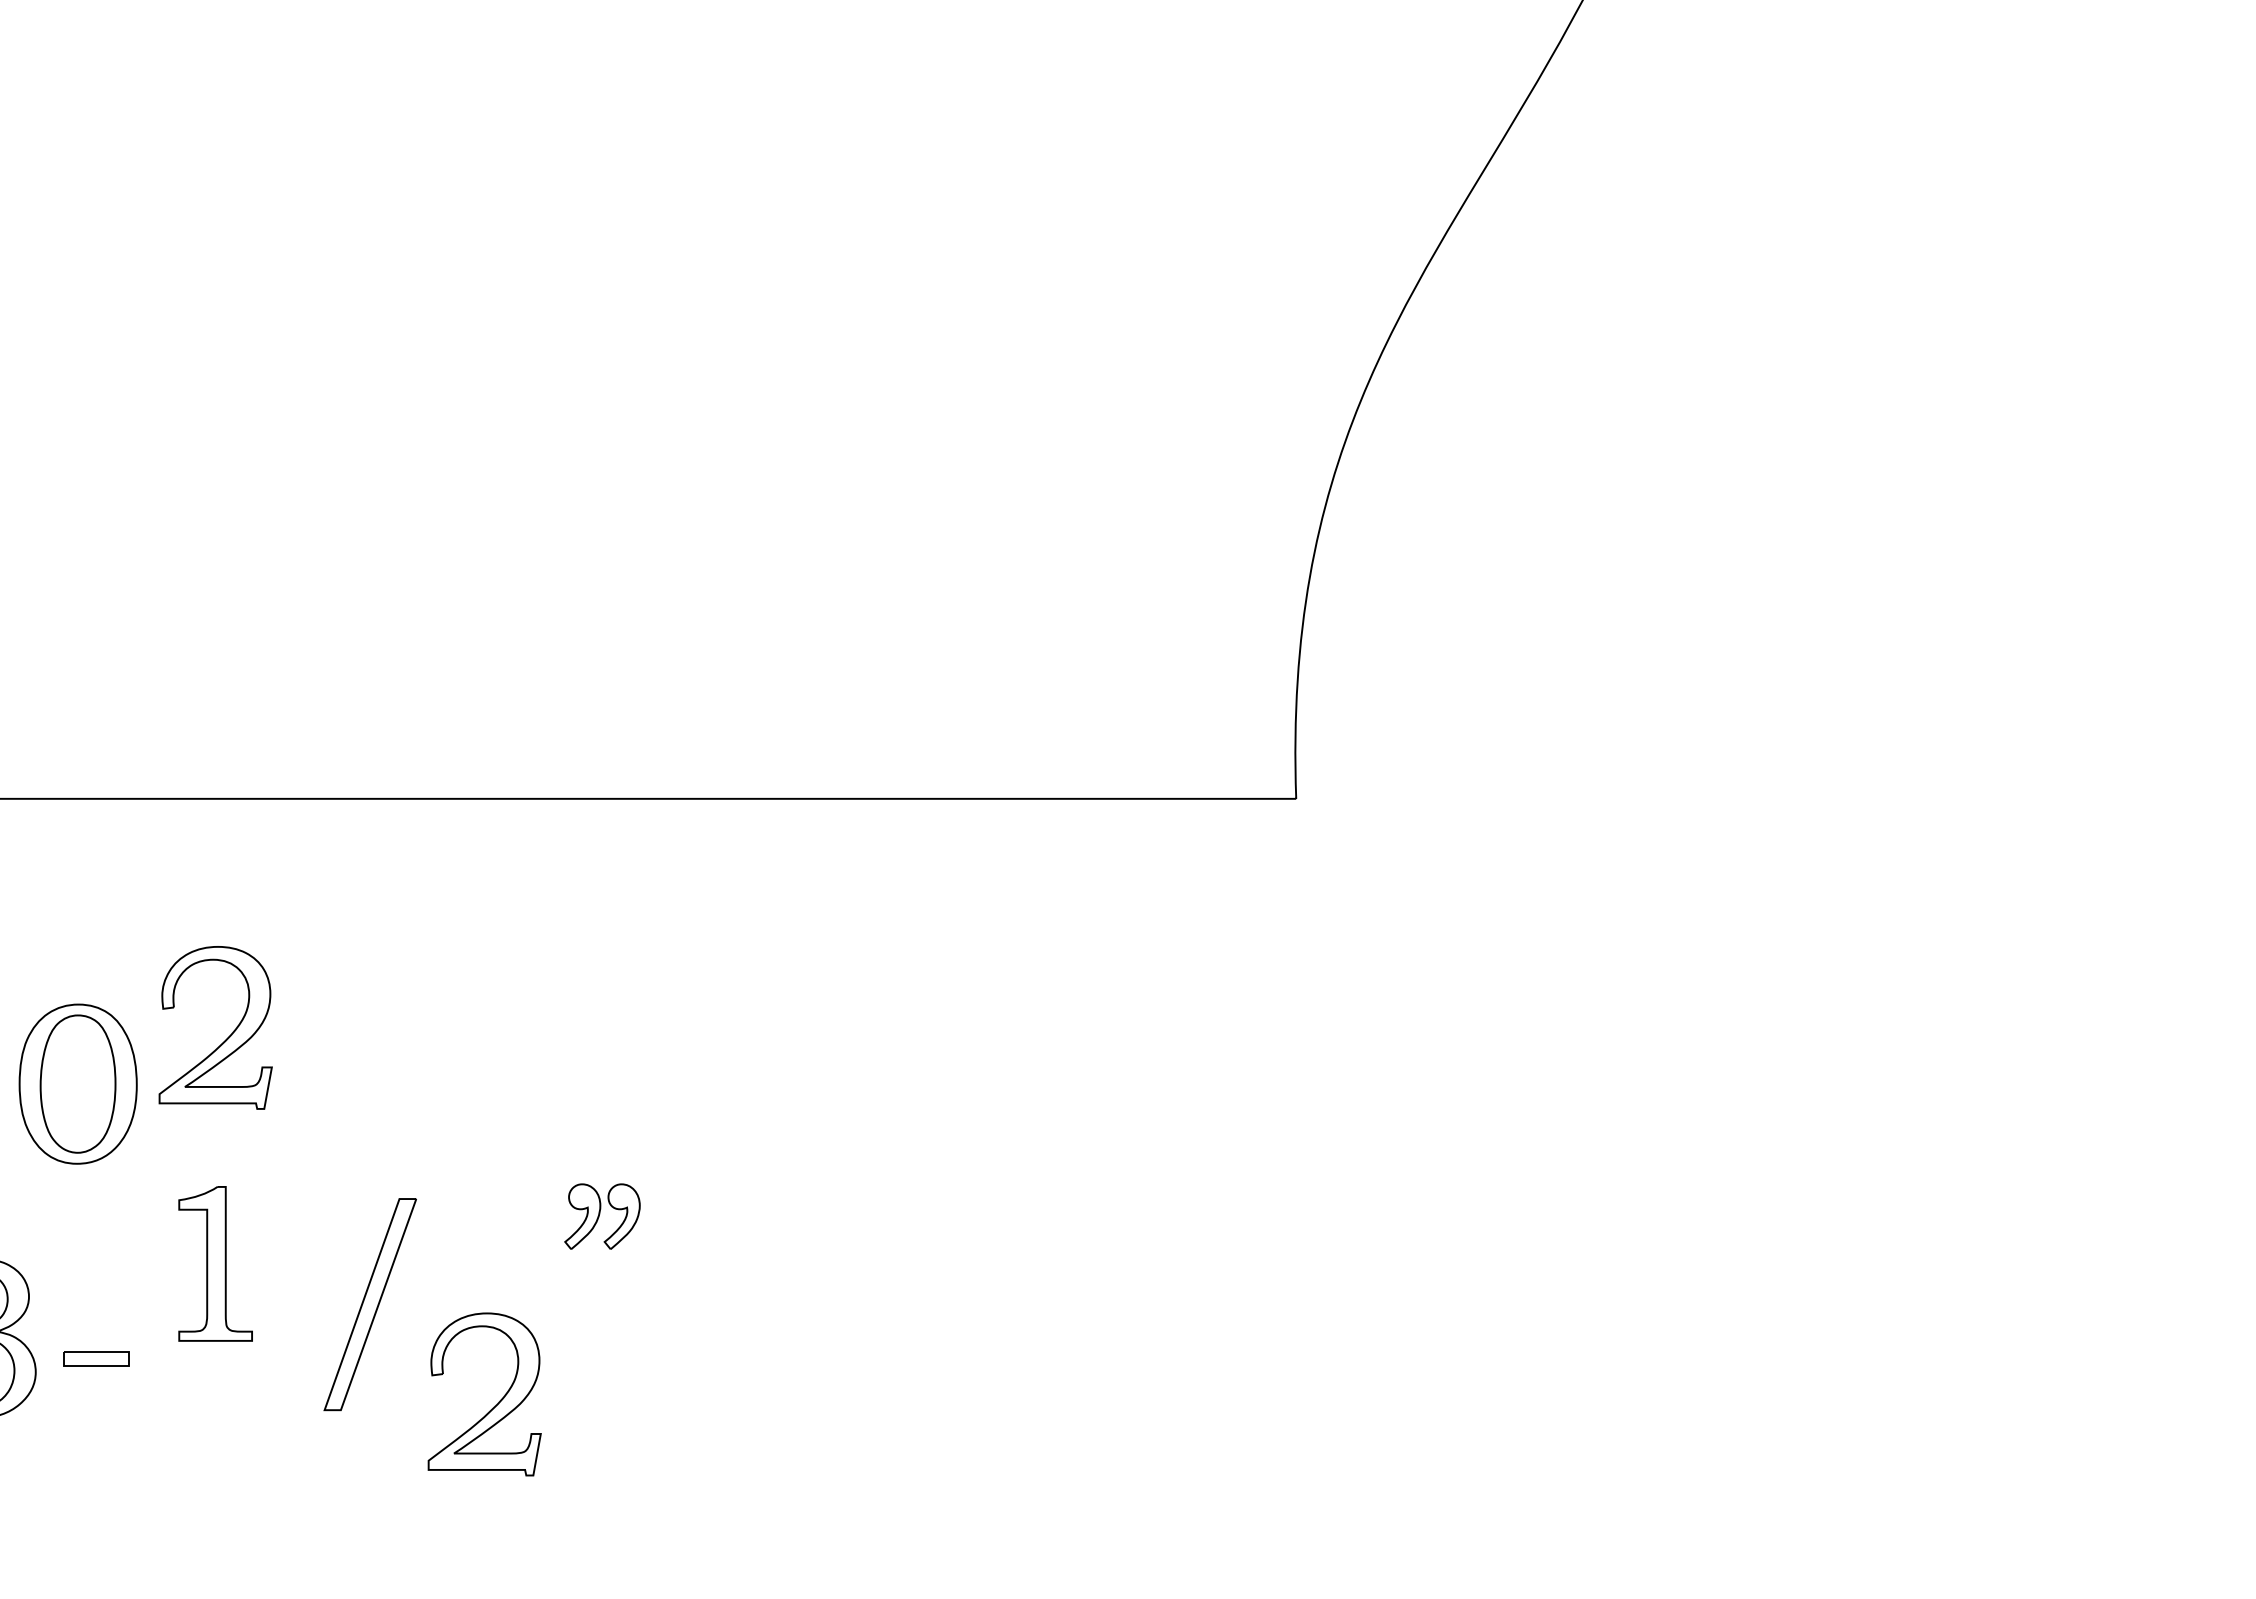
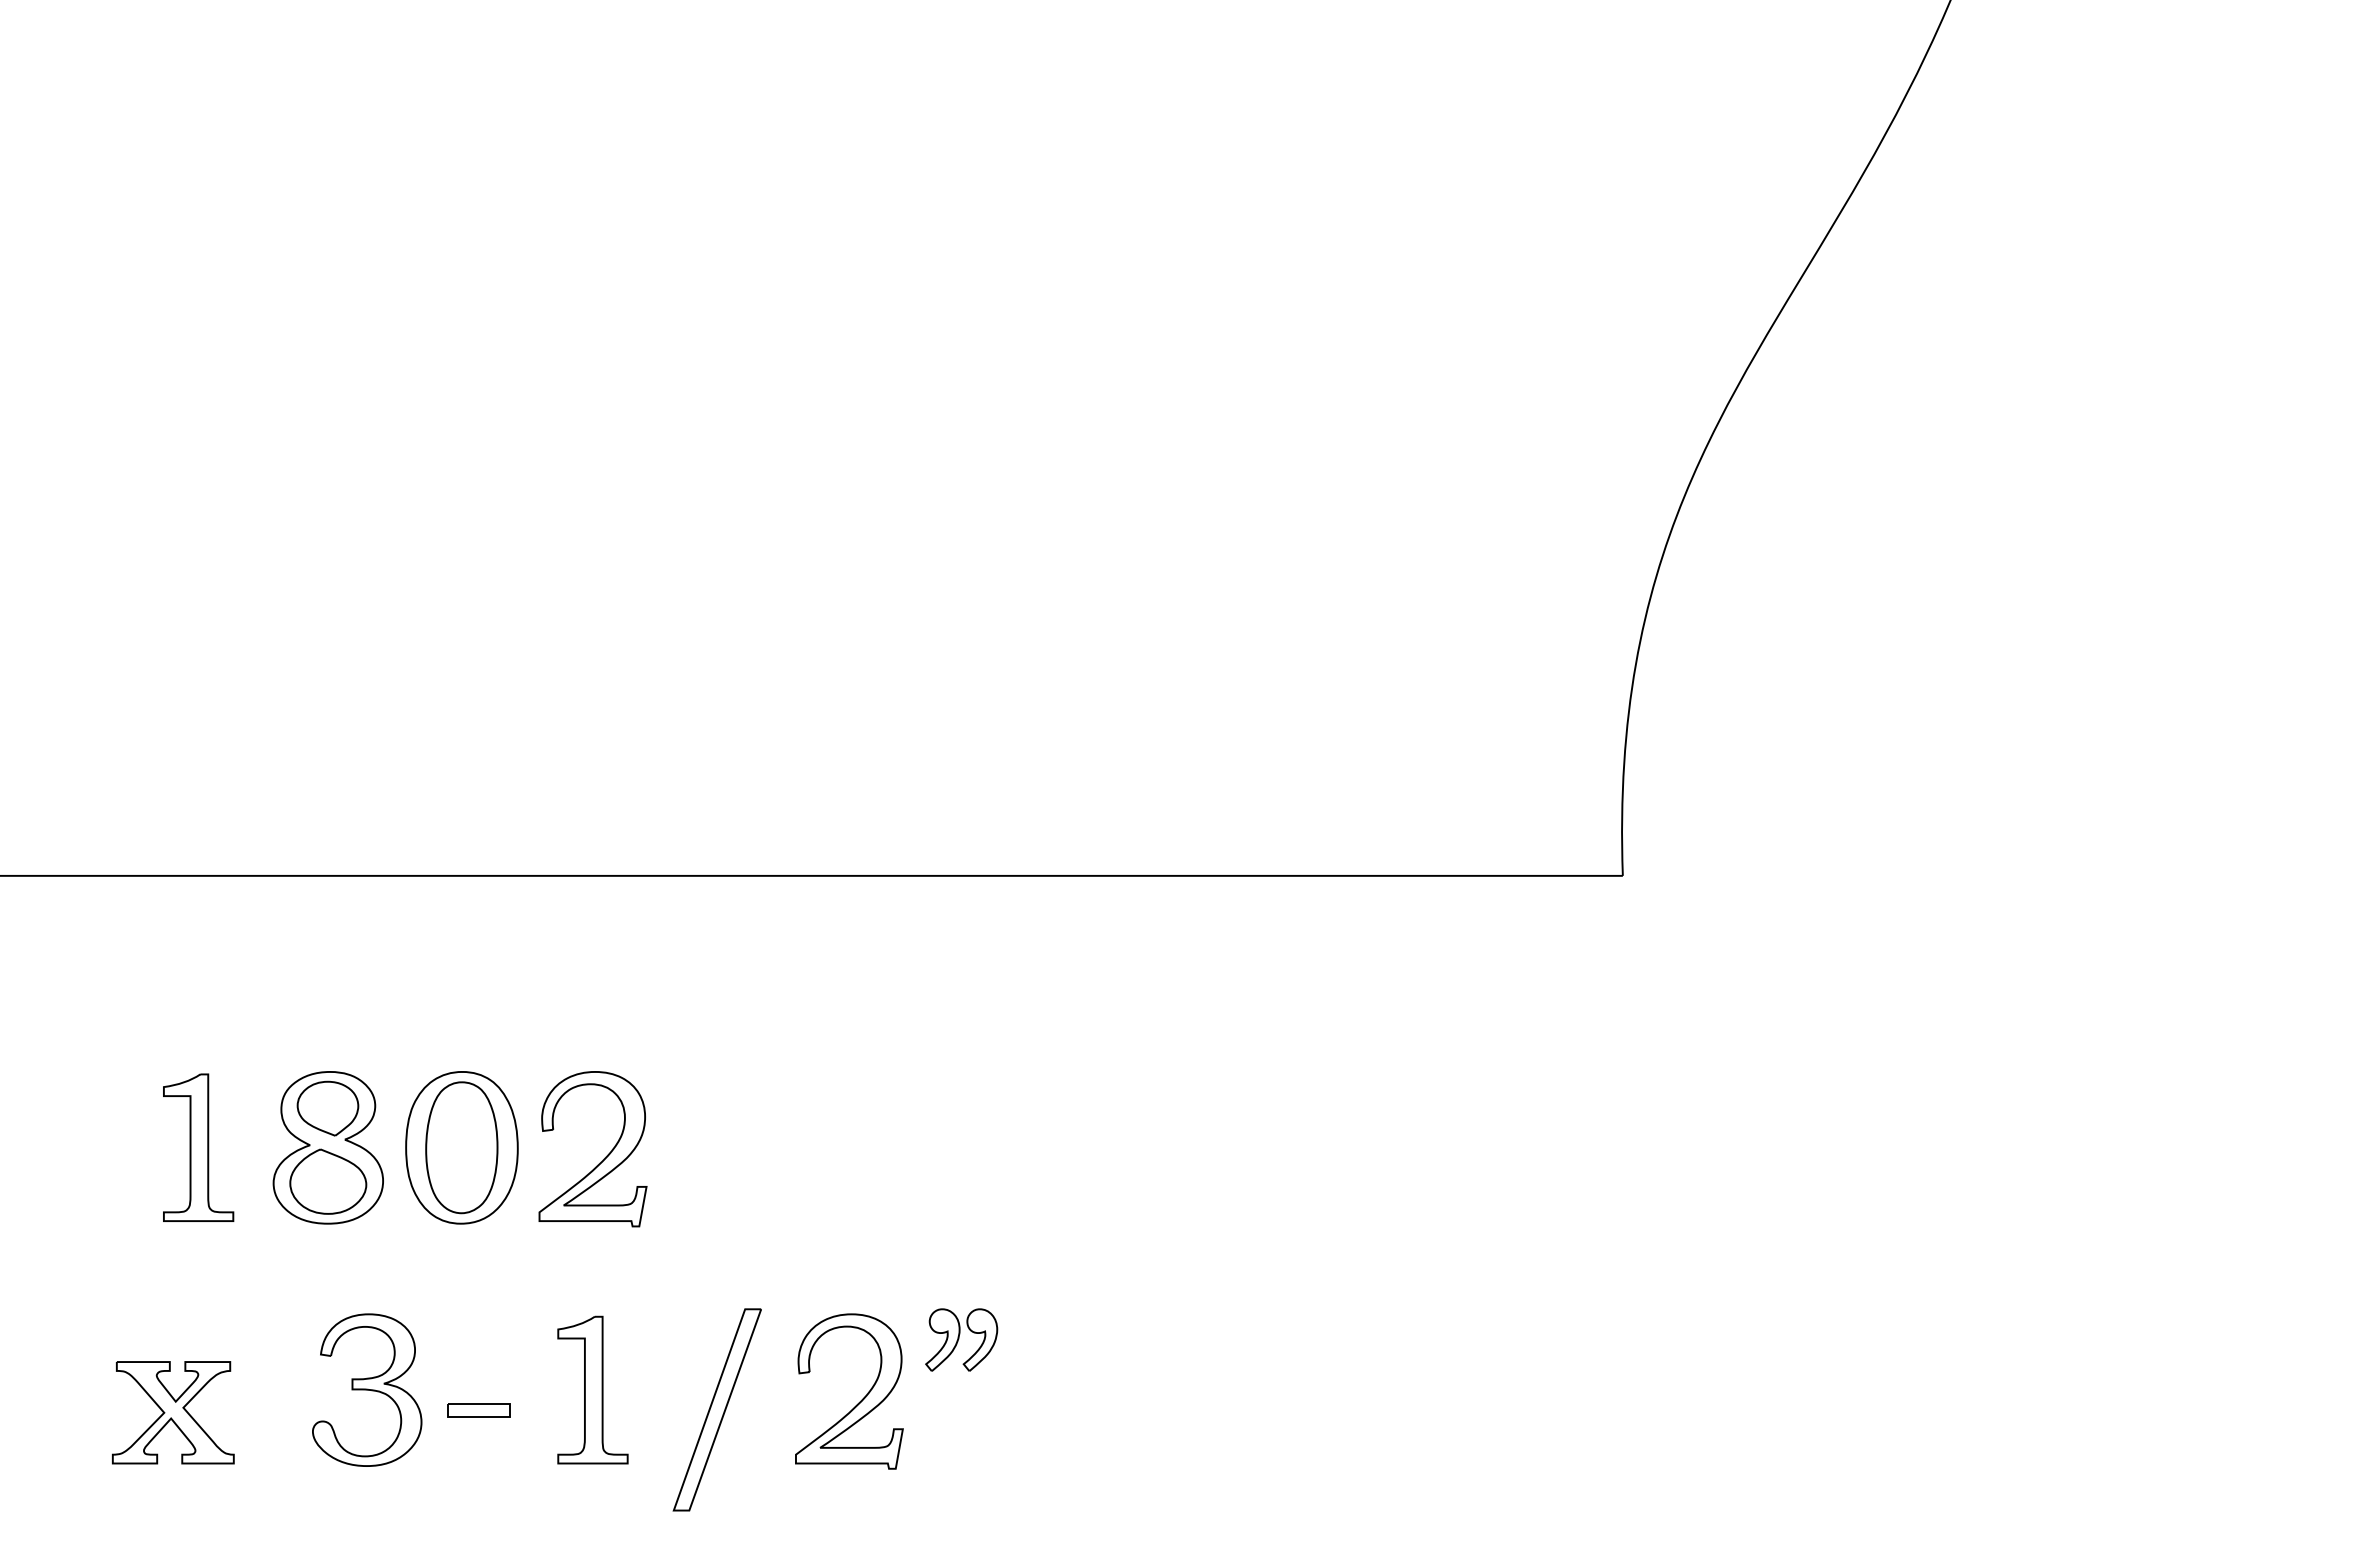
part: (227, 1036) -> (604, 1157), moved
part: (602, 1216) -> (961, 1339), moved
part: (215, 1263) -> (592, 1389), moved
part: (369, 1304) -> (716, 1409), moved
part: (495, 1404) -> (859, 1401), moved

